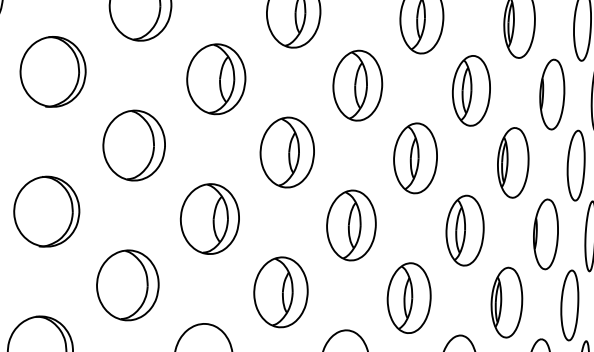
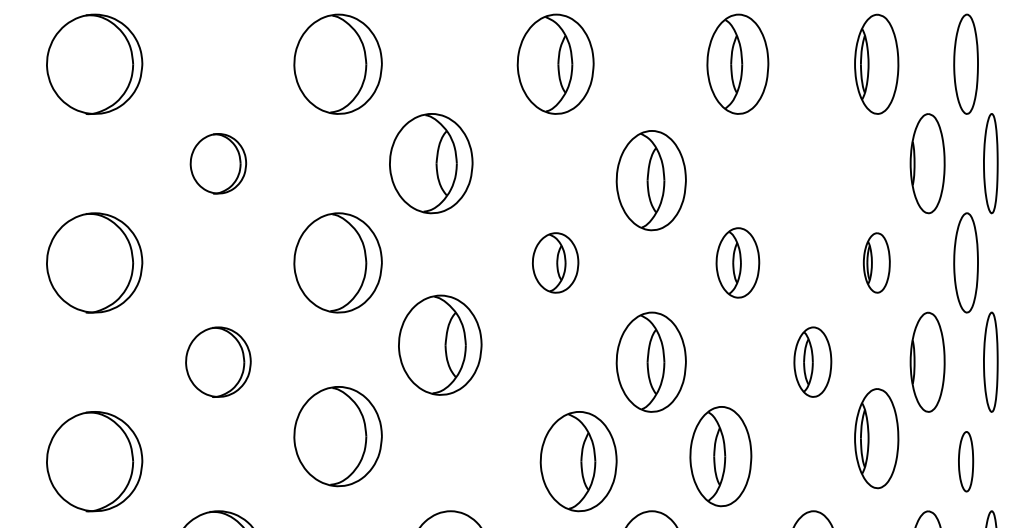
part: (53, 71) -> (218, 163), size x0.6
part: (216, 79) -> (431, 163), moved
part: (357, 85) -> (650, 180), moved
part: (471, 90) -> (812, 163), removed
part: (287, 152) -> (555, 262), size x0.6
part: (415, 158) -> (737, 262), size x0.7
part: (513, 162) -> (876, 262), size x0.6
part: (46, 211) -> (218, 361), size x0.7
part: (210, 218) -> (440, 344), moved
part: (464, 230) -> (812, 361), size x0.7
part: (127, 285) -> (337, 436), moved
part: (280, 292) -> (578, 461), moved
part: (408, 298) -> (720, 456), moved
part: (506, 302) -> (876, 438), moved
part: (569, 305) -> (965, 461), size x0.6

